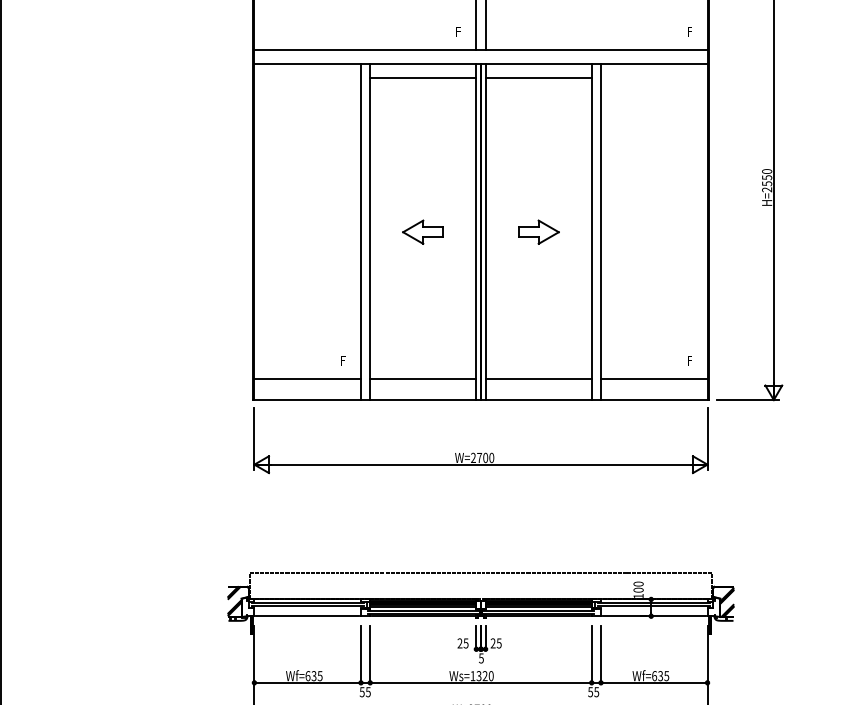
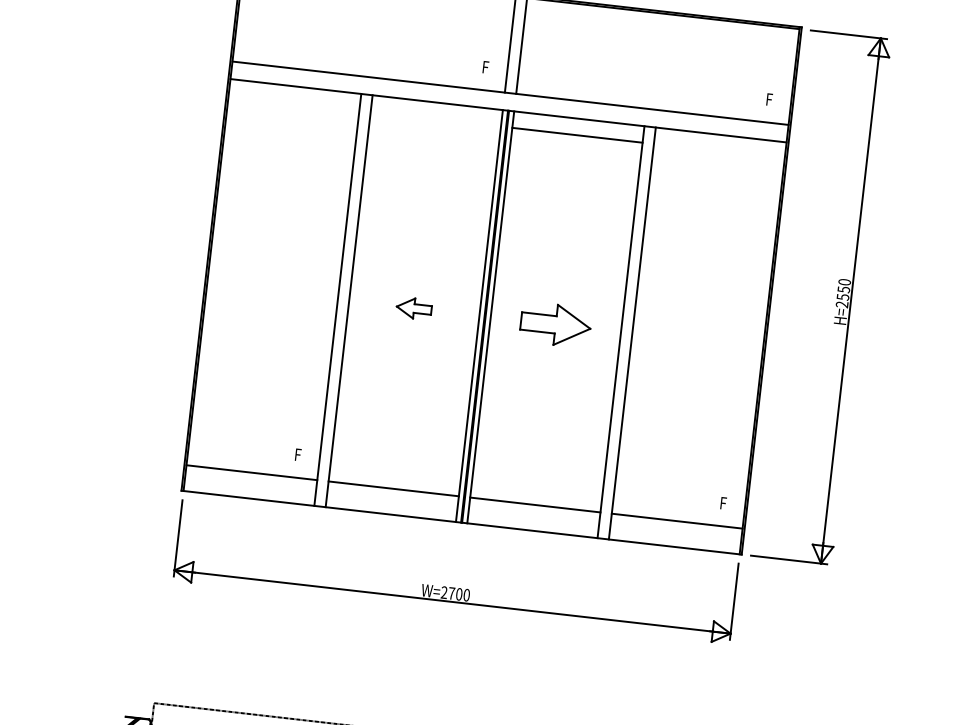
line: (423, 77) -> (436, 118), removed
part: (422, 231) -> (413, 307), size x0.7
part: (538, 231) -> (555, 323), size x1.4

